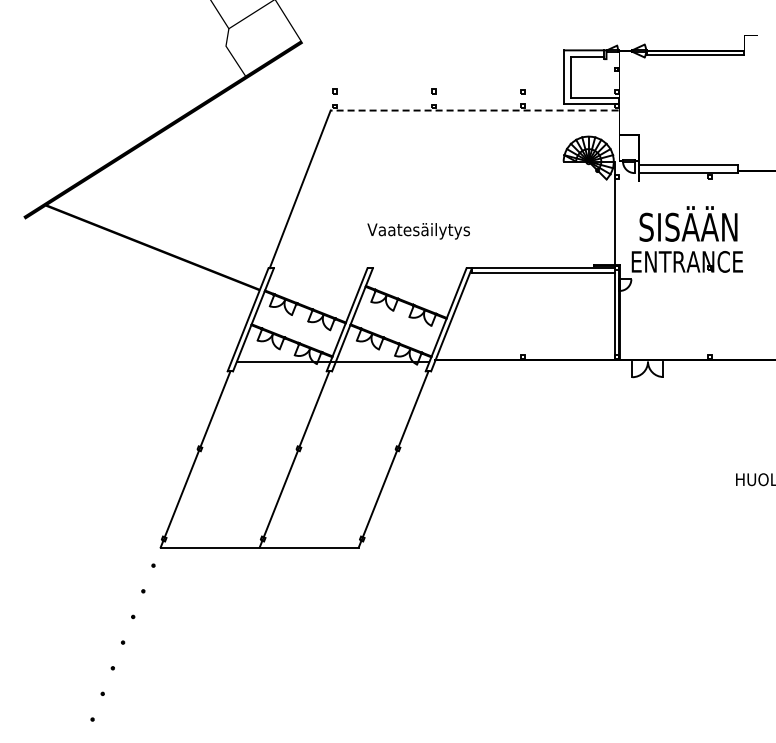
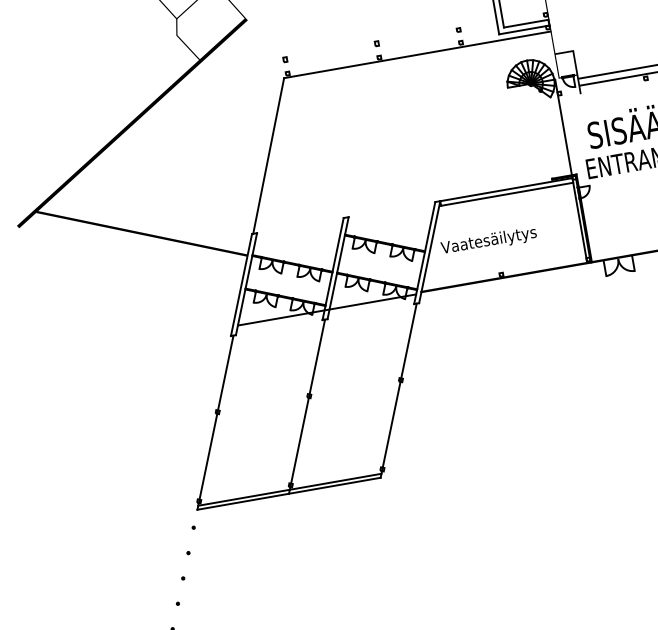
line: (474, 110) -> (417, 54), dashed -> solid
text: (418, 231) -> (488, 241), moved
line: (261, 543) -> (290, 489), added

